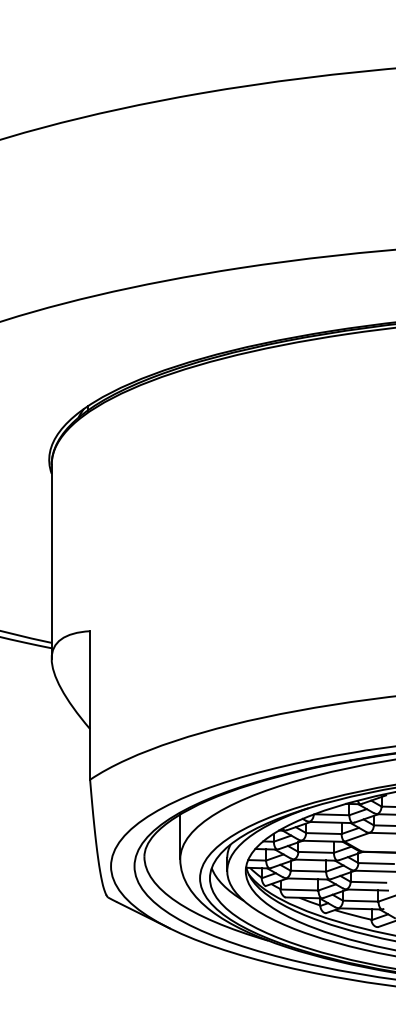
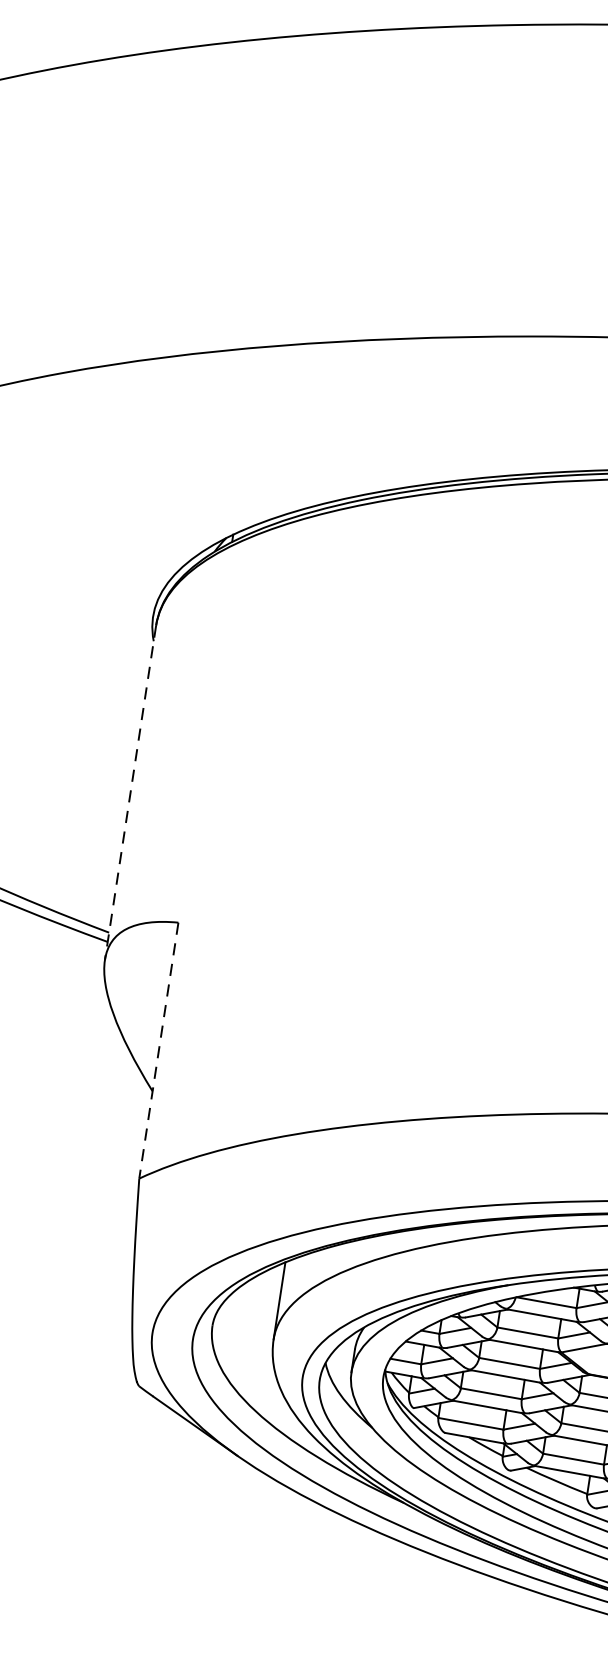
line: (51, 561) -> (130, 792), solid -> dashed
line: (90, 706) -> (159, 1052), solid -> dashed

